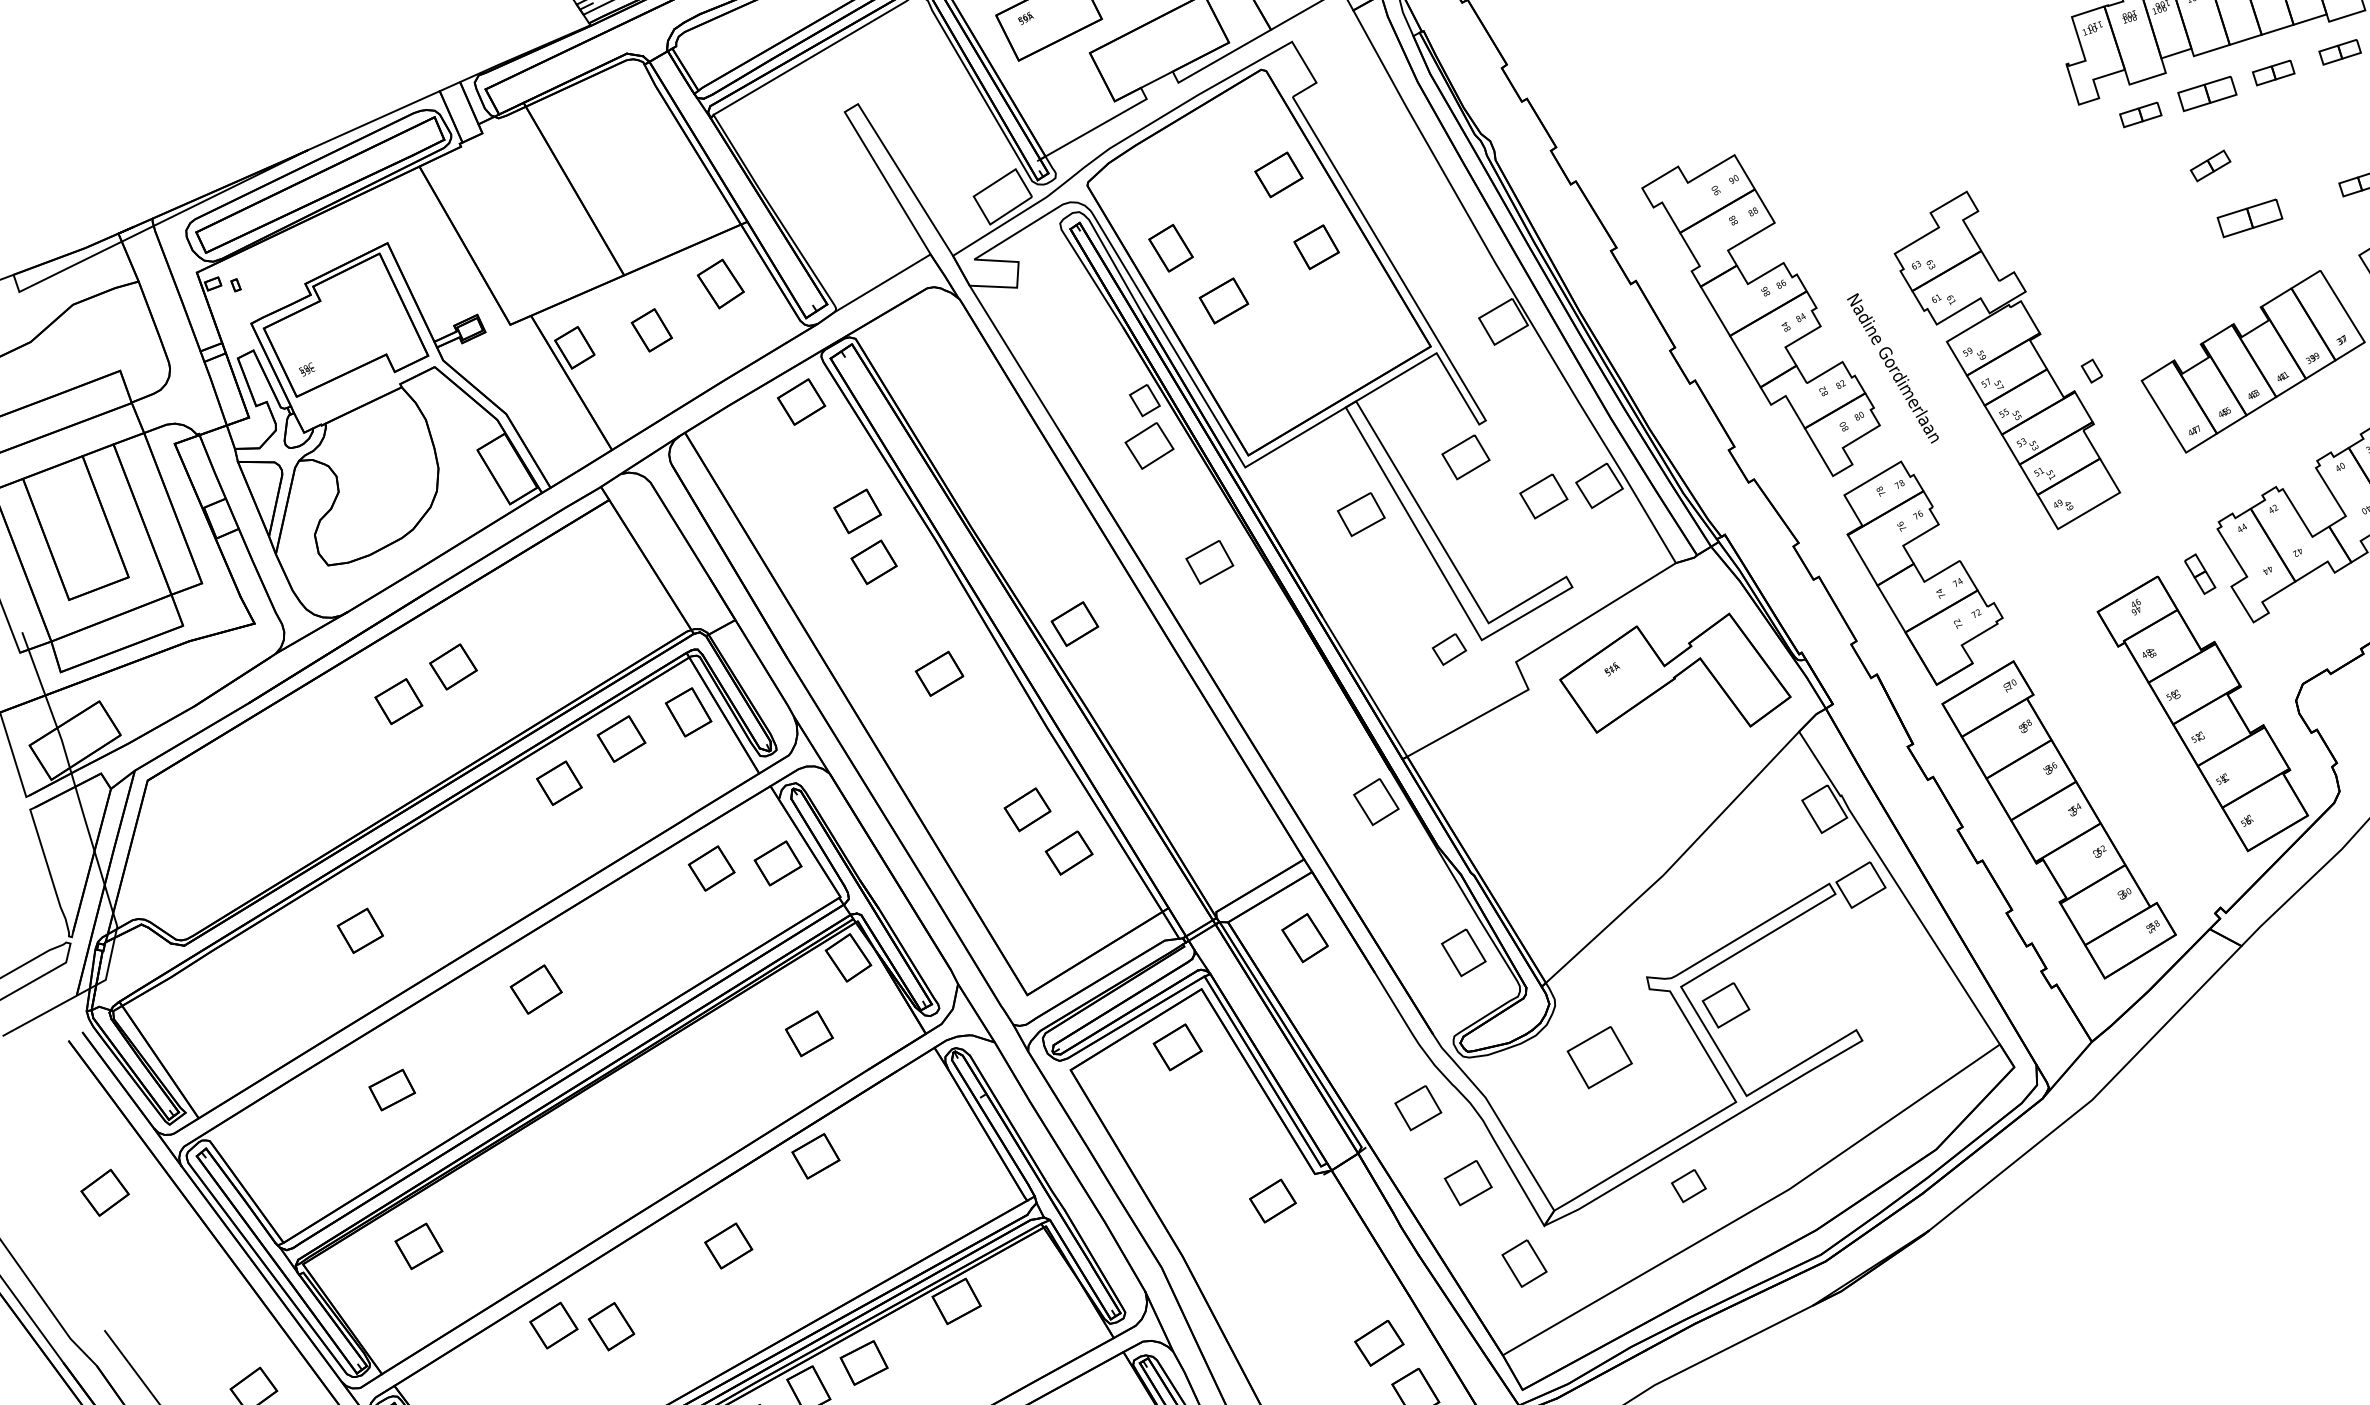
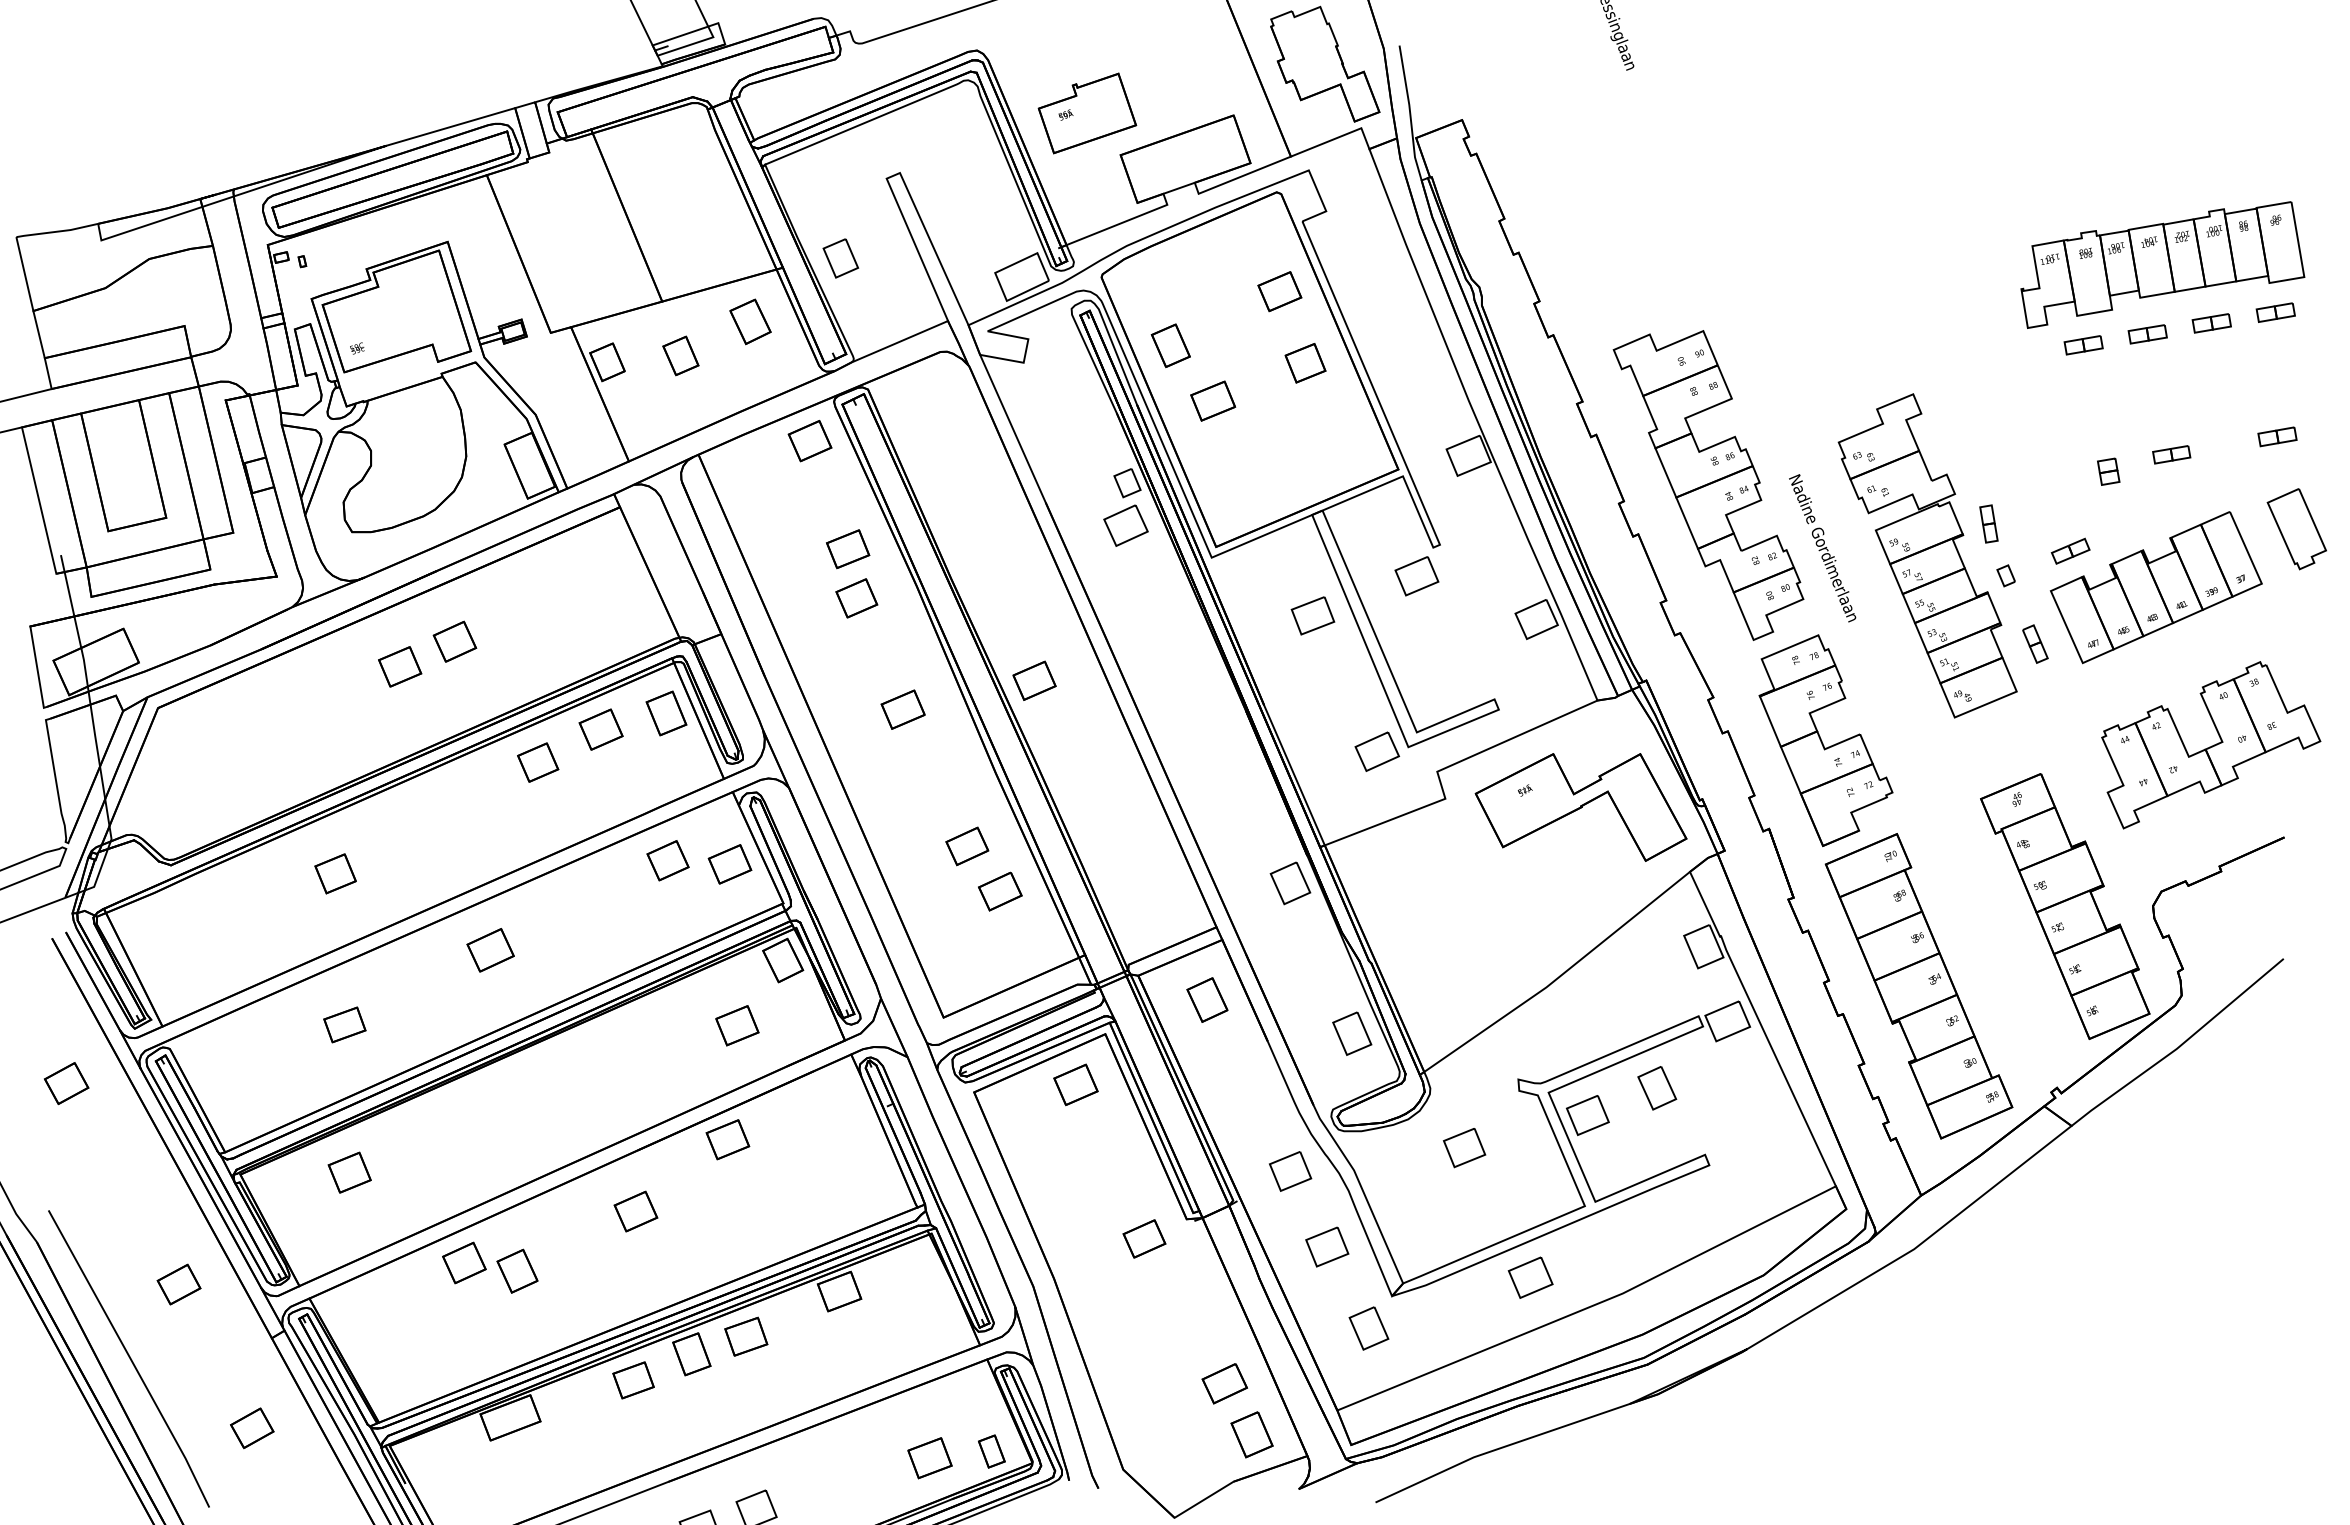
part: (2207, 94) -> (2147, 334), size x0.71
part: (2210, 165) -> (2070, 550), moved
part: (807, 203) -> (840, 258), added
part: (2249, 218) -> (2171, 454), size x0.62
part: (2185, 245) -> (2108, 471), added
part: (2065, 318) -> (1988, 523), added
part: (1543, 496) -> (1483, 622), removed
part: (1209, 562) -> (1166, 640), removed
part: (2200, 573) -> (2035, 643), moved
part: (1449, 649) -> (1377, 751), size x1.43
part: (1796, 966) -> (1657, 1088), added
part: (1599, 1058) -> (1464, 1148), size x0.71
part: (1688, 1185) -> (1530, 1277), size x1.43

